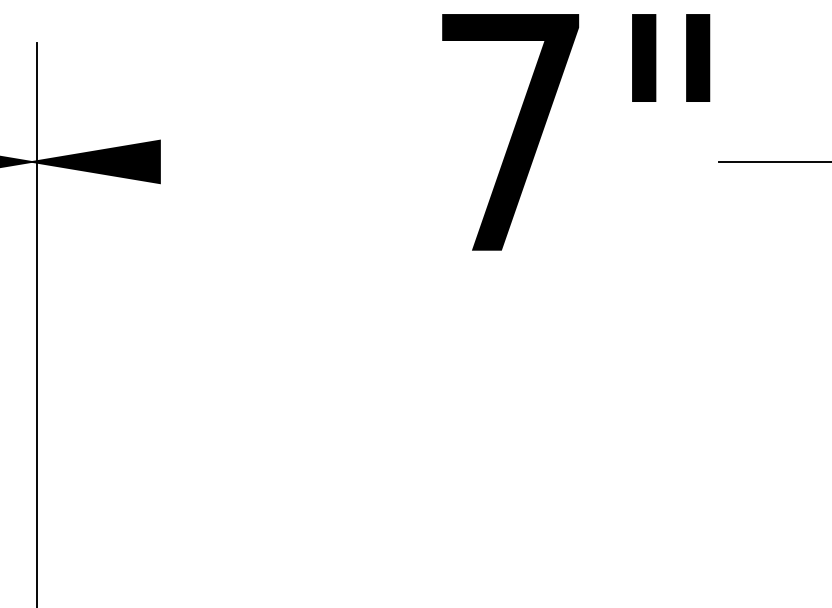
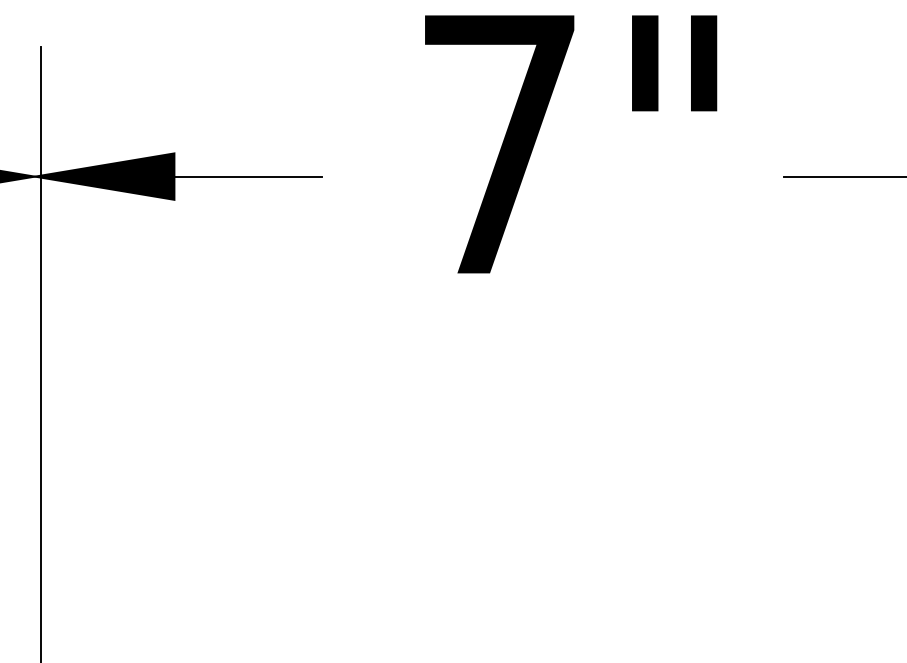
text: (576, 132) -> (571, 144), moved
line: (227, 161) -> (248, 176), added

